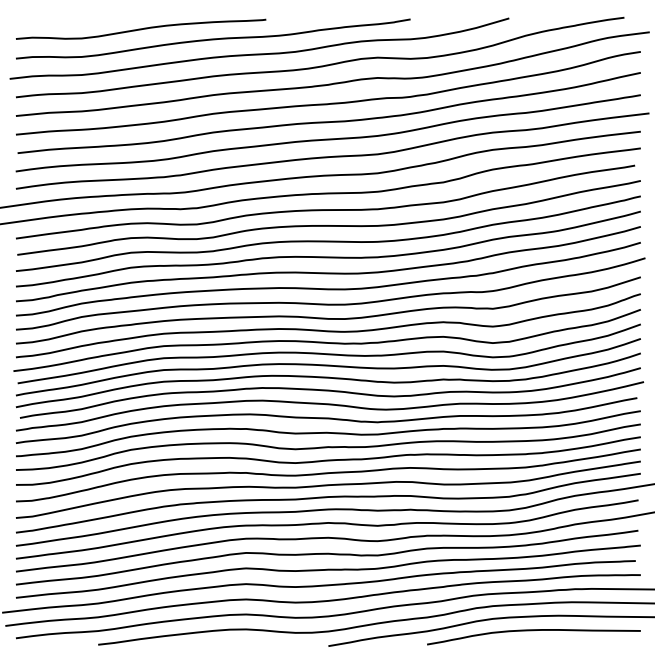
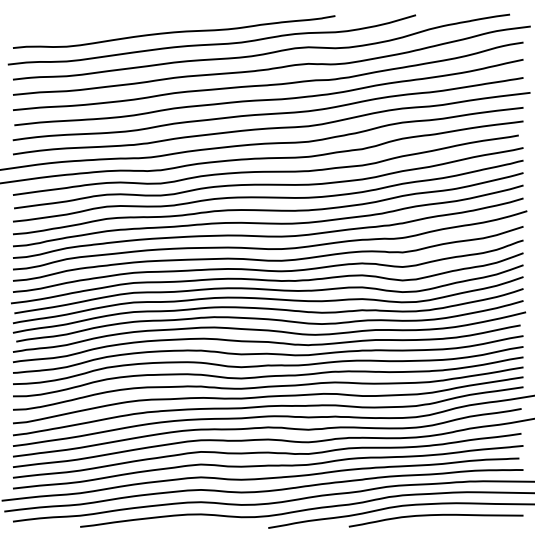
curve: (141, 28) -> (115, 23), removed

